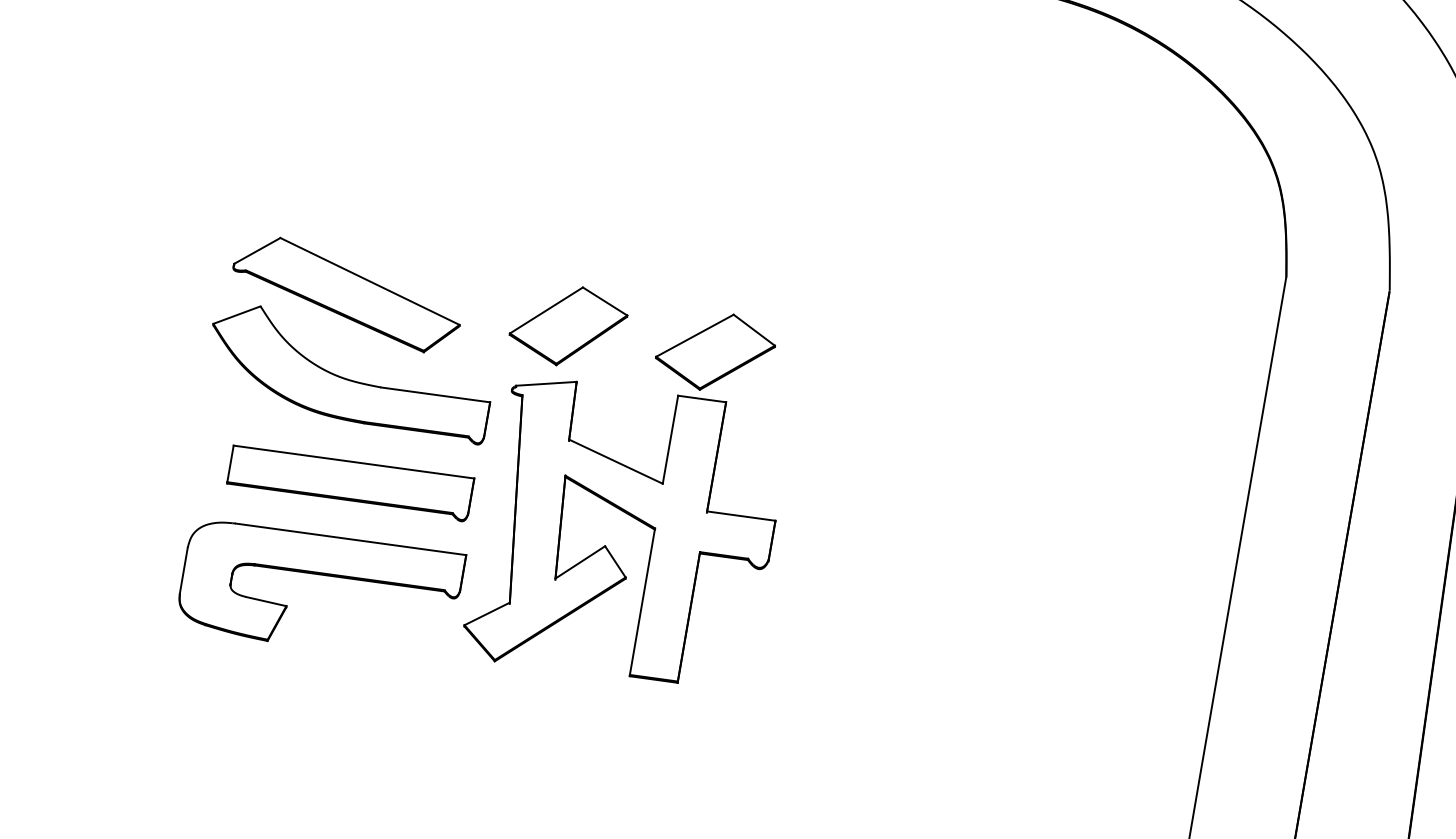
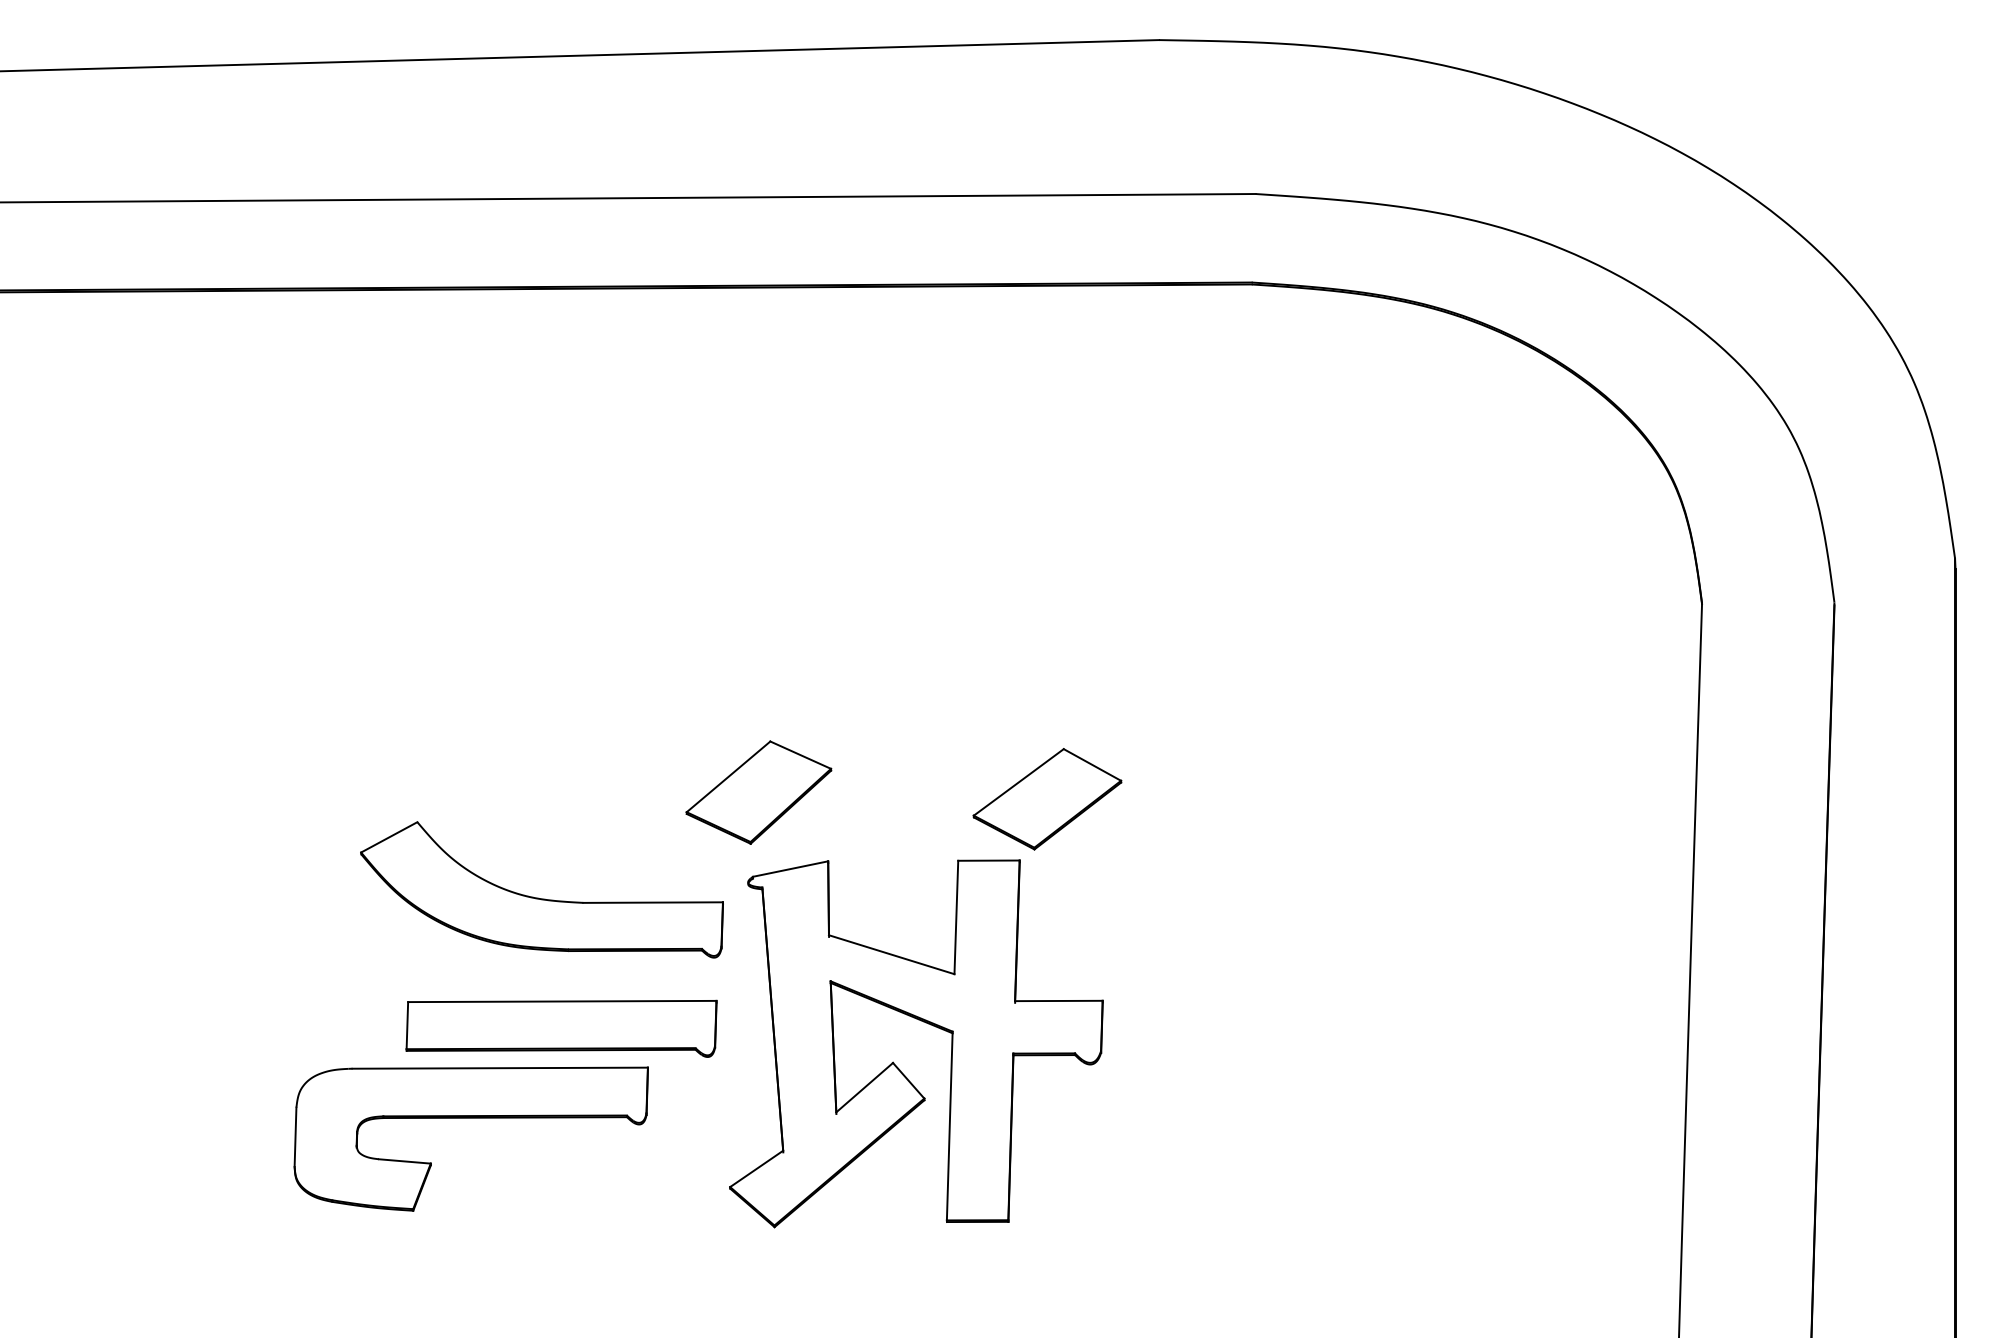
part: (346, 294) -> (523, 791), removed
part: (568, 325) -> (758, 792), moved
part: (715, 352) -> (1047, 799), moved
part: (322, 575) -> (470, 1118), moved

